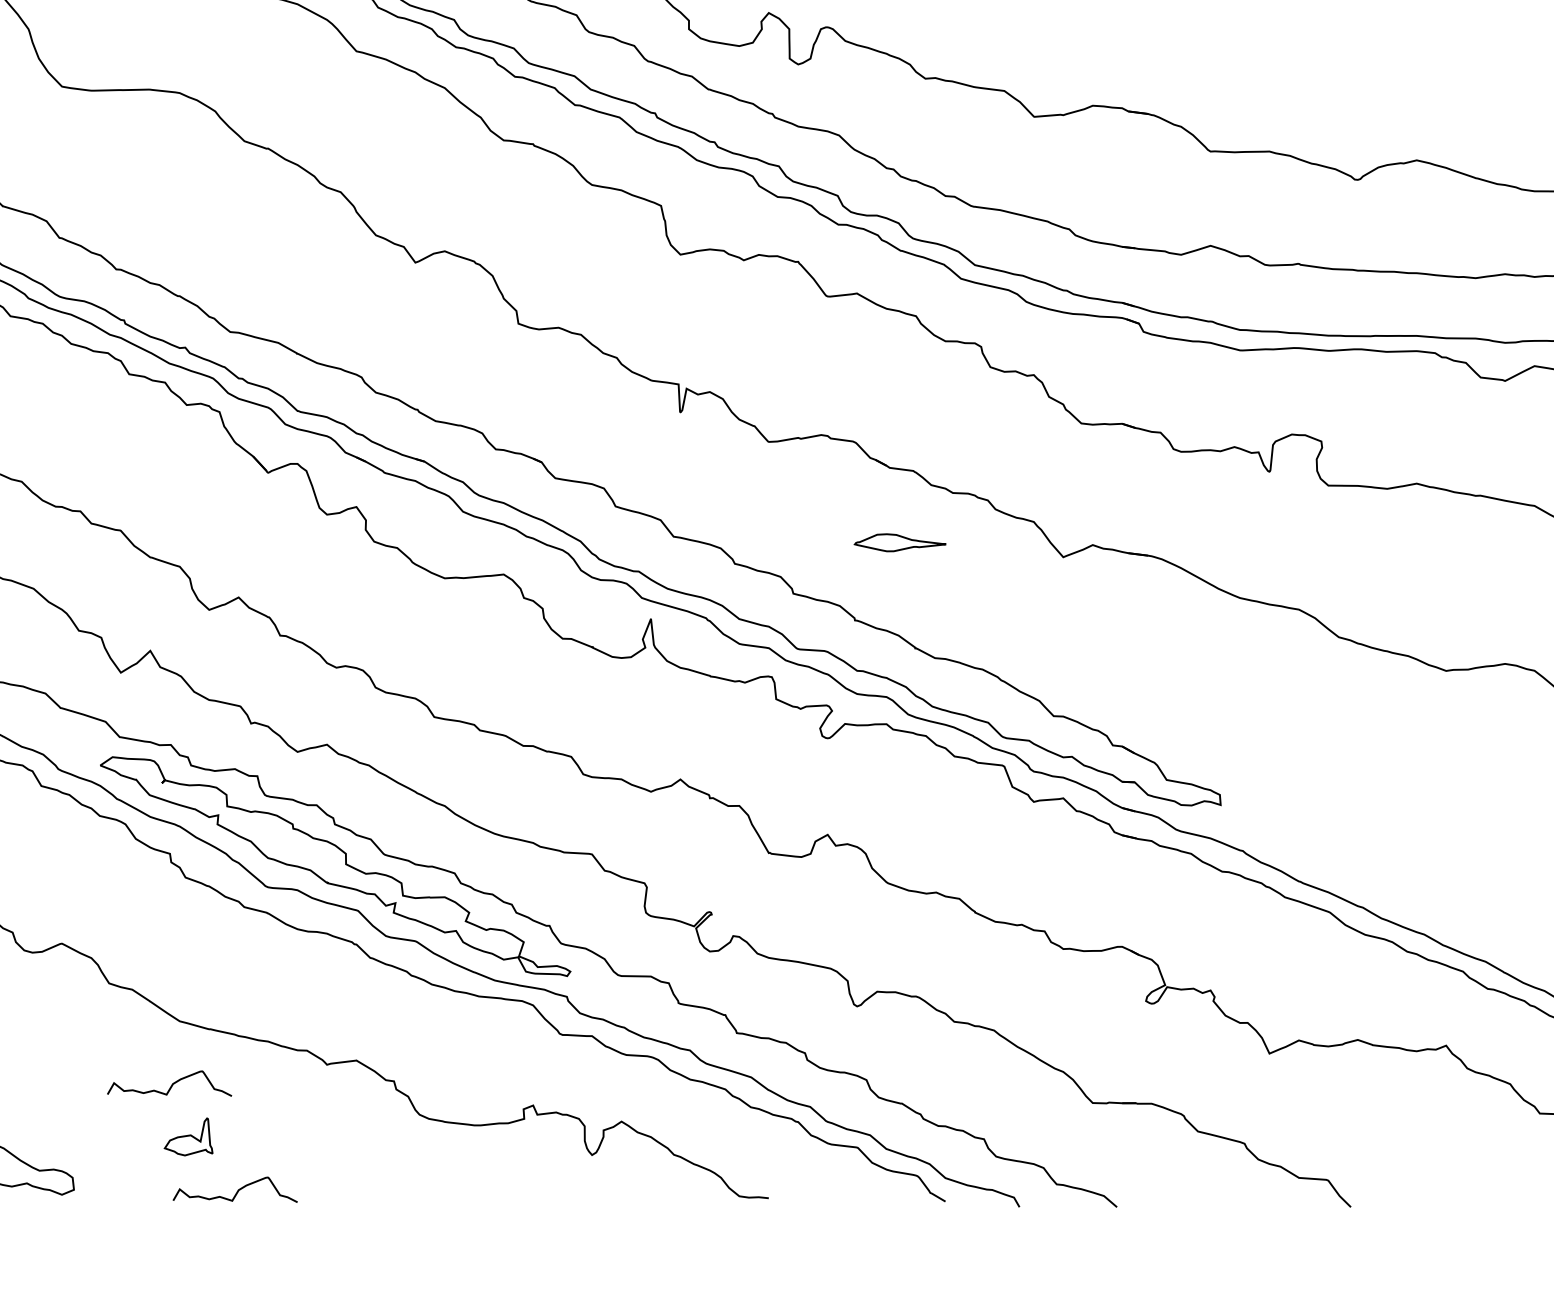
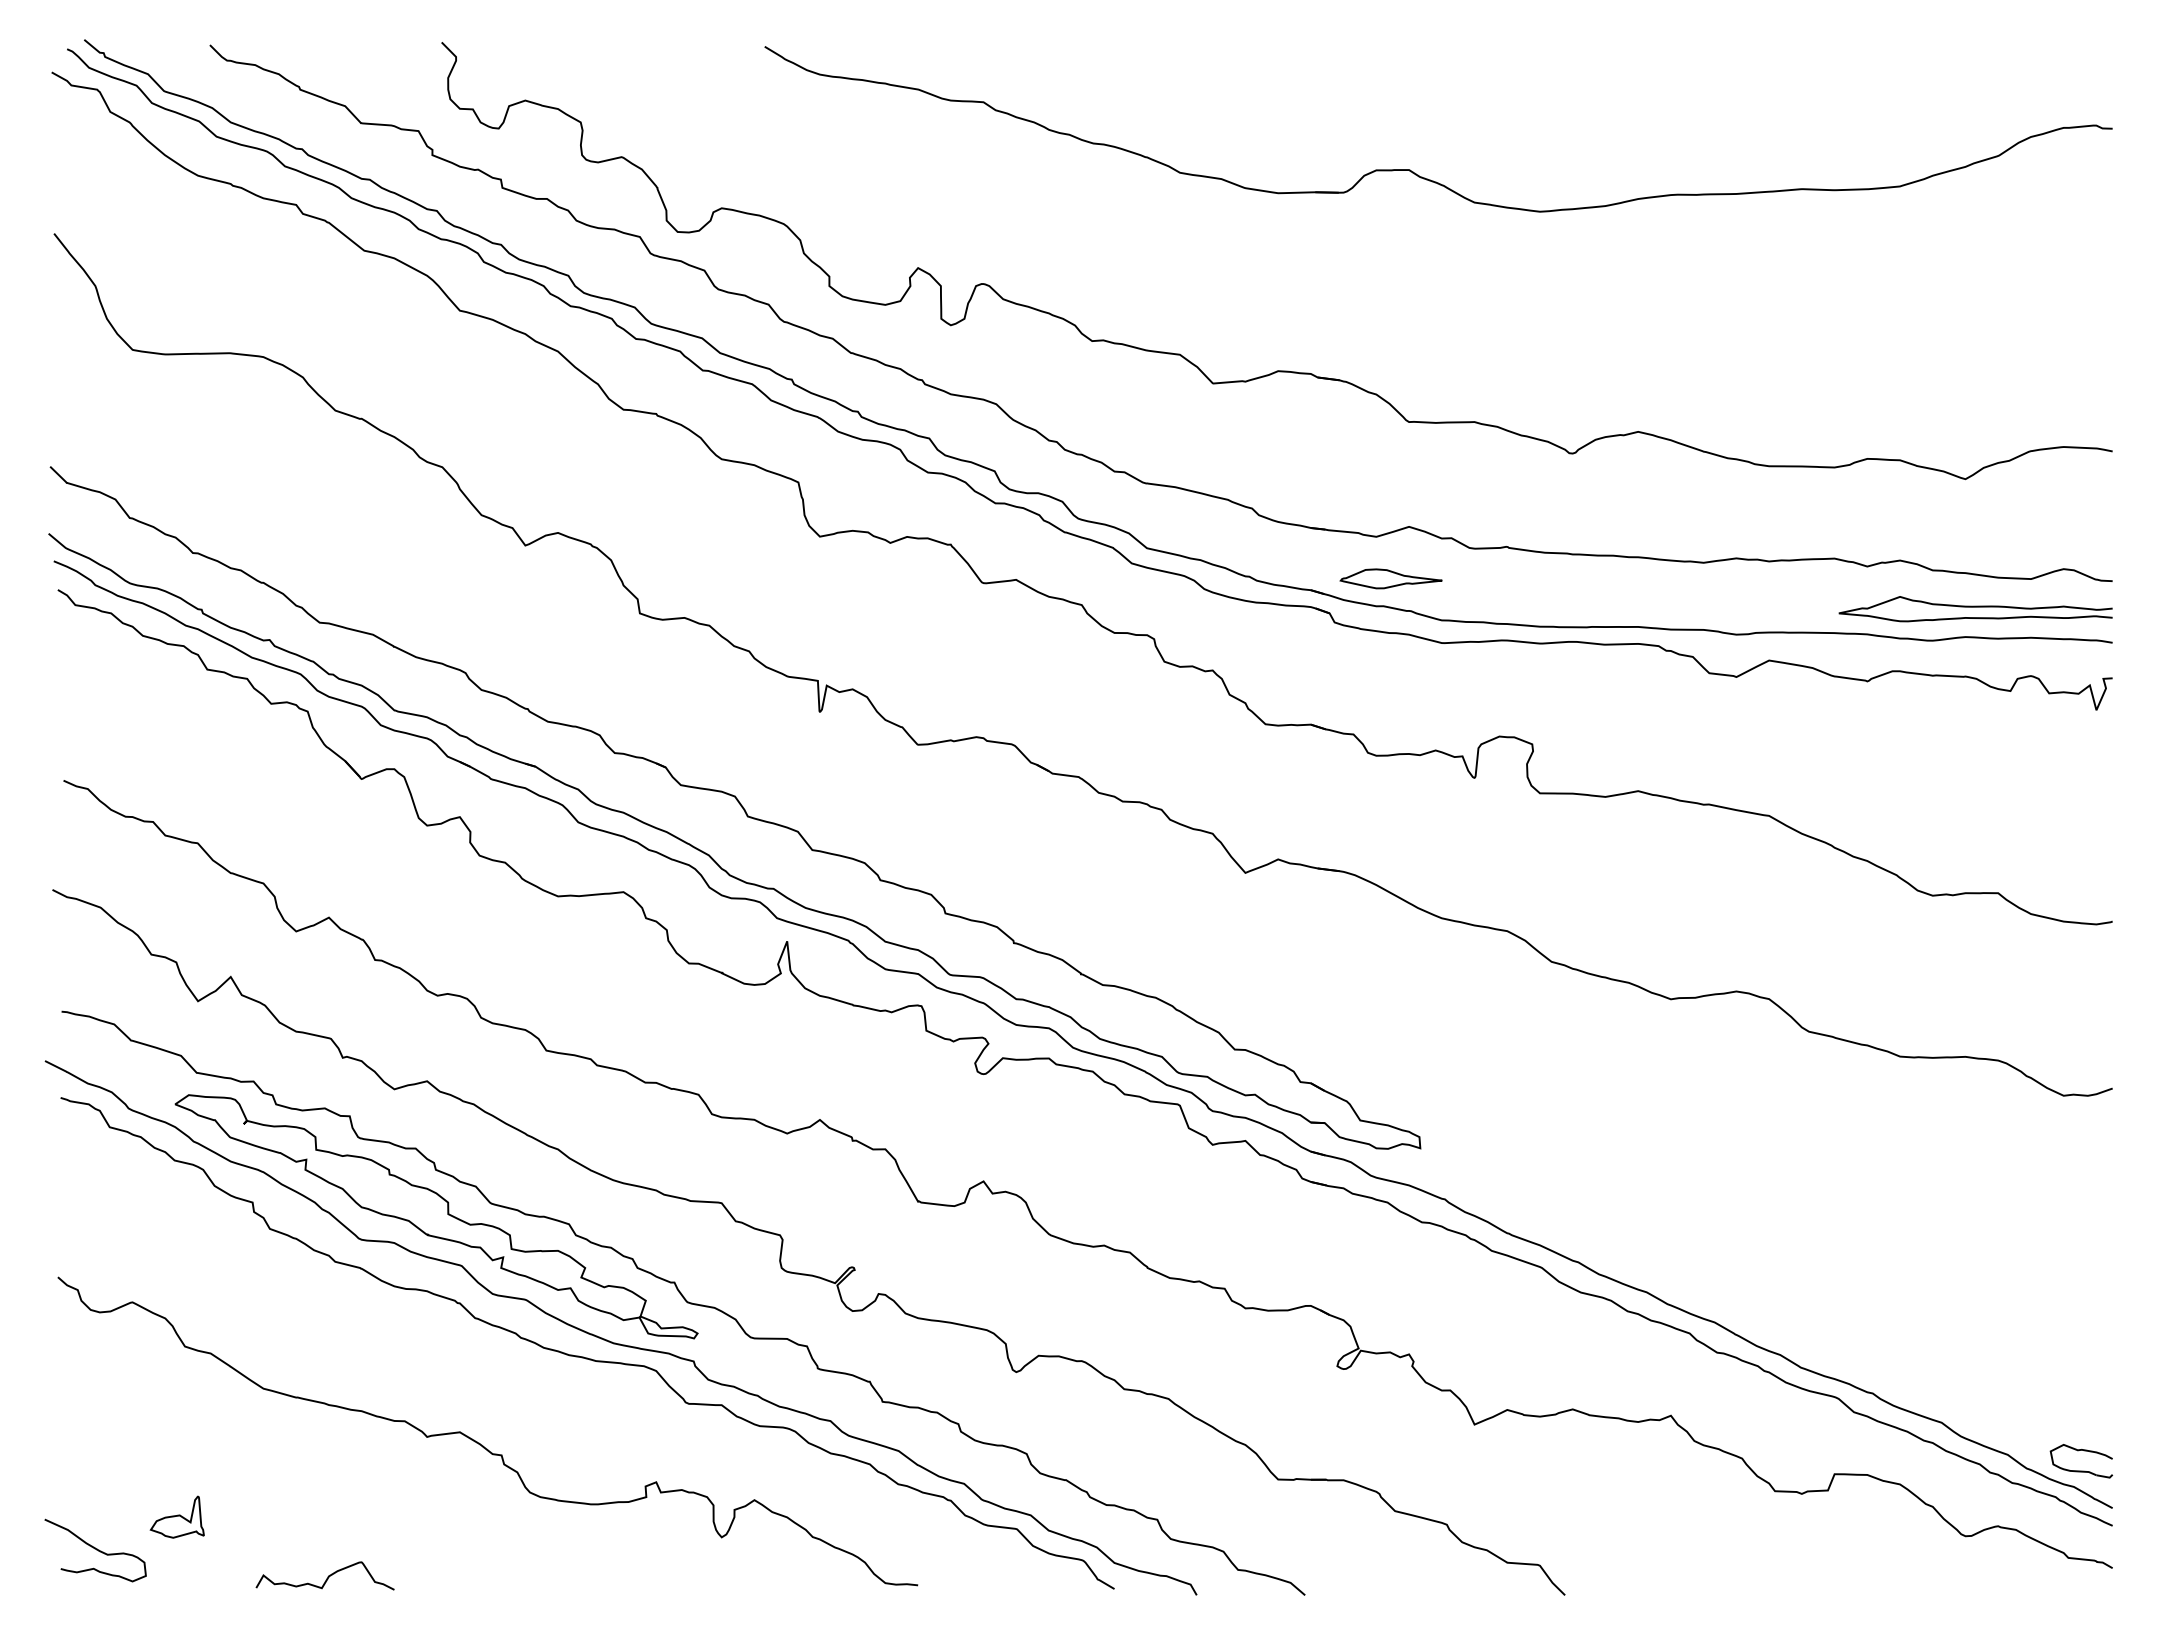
part: (899, 542) -> (1390, 578), moved
curve: (171, 1084) -> (254, 1458), removed
part: (187, 1136) -> (176, 1516), moved

